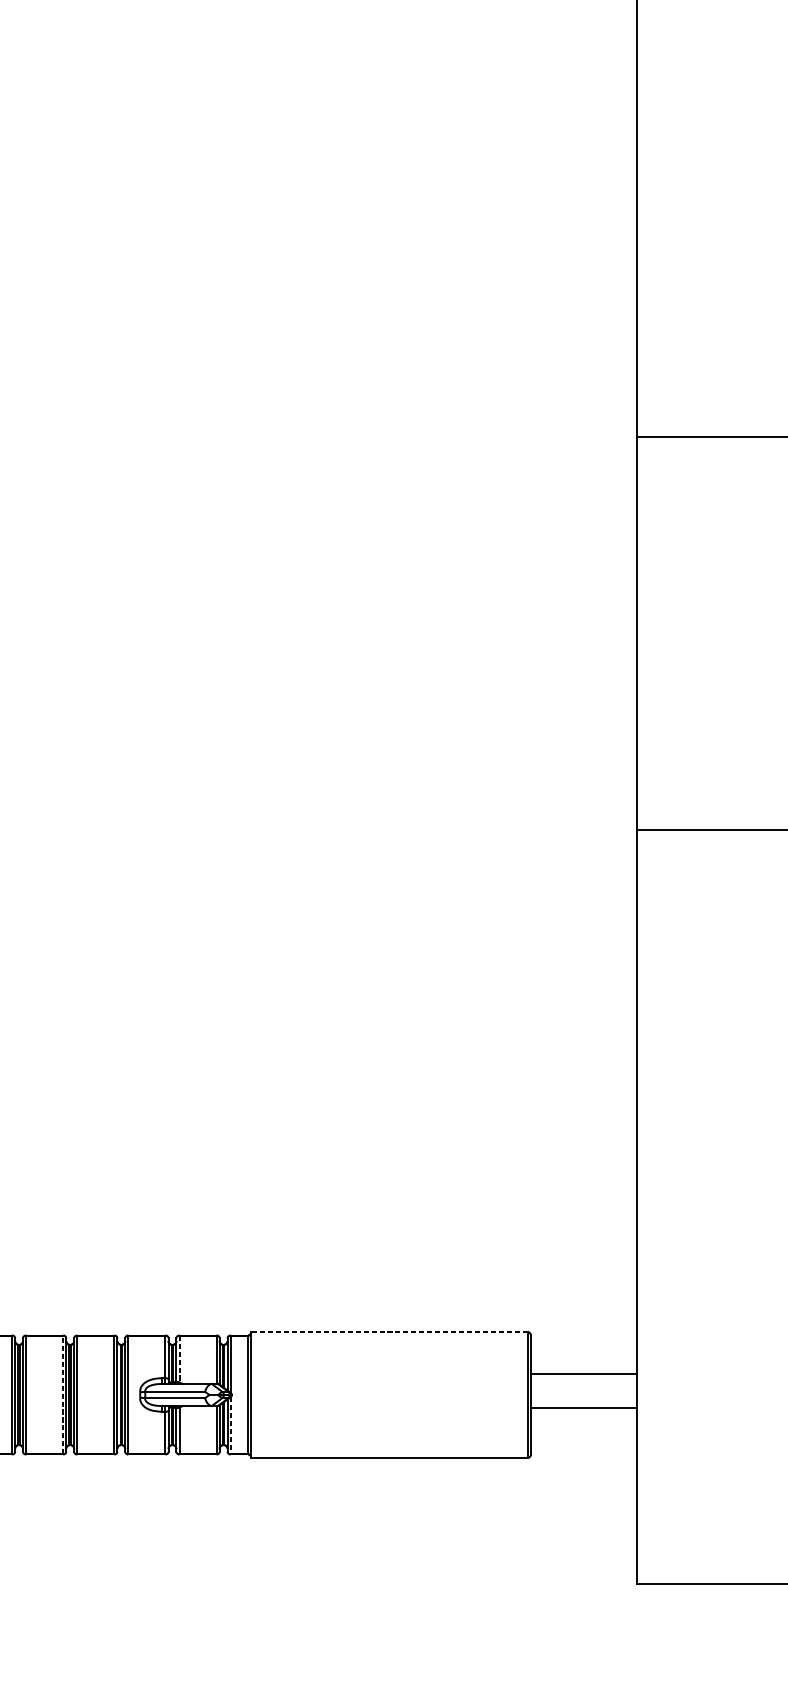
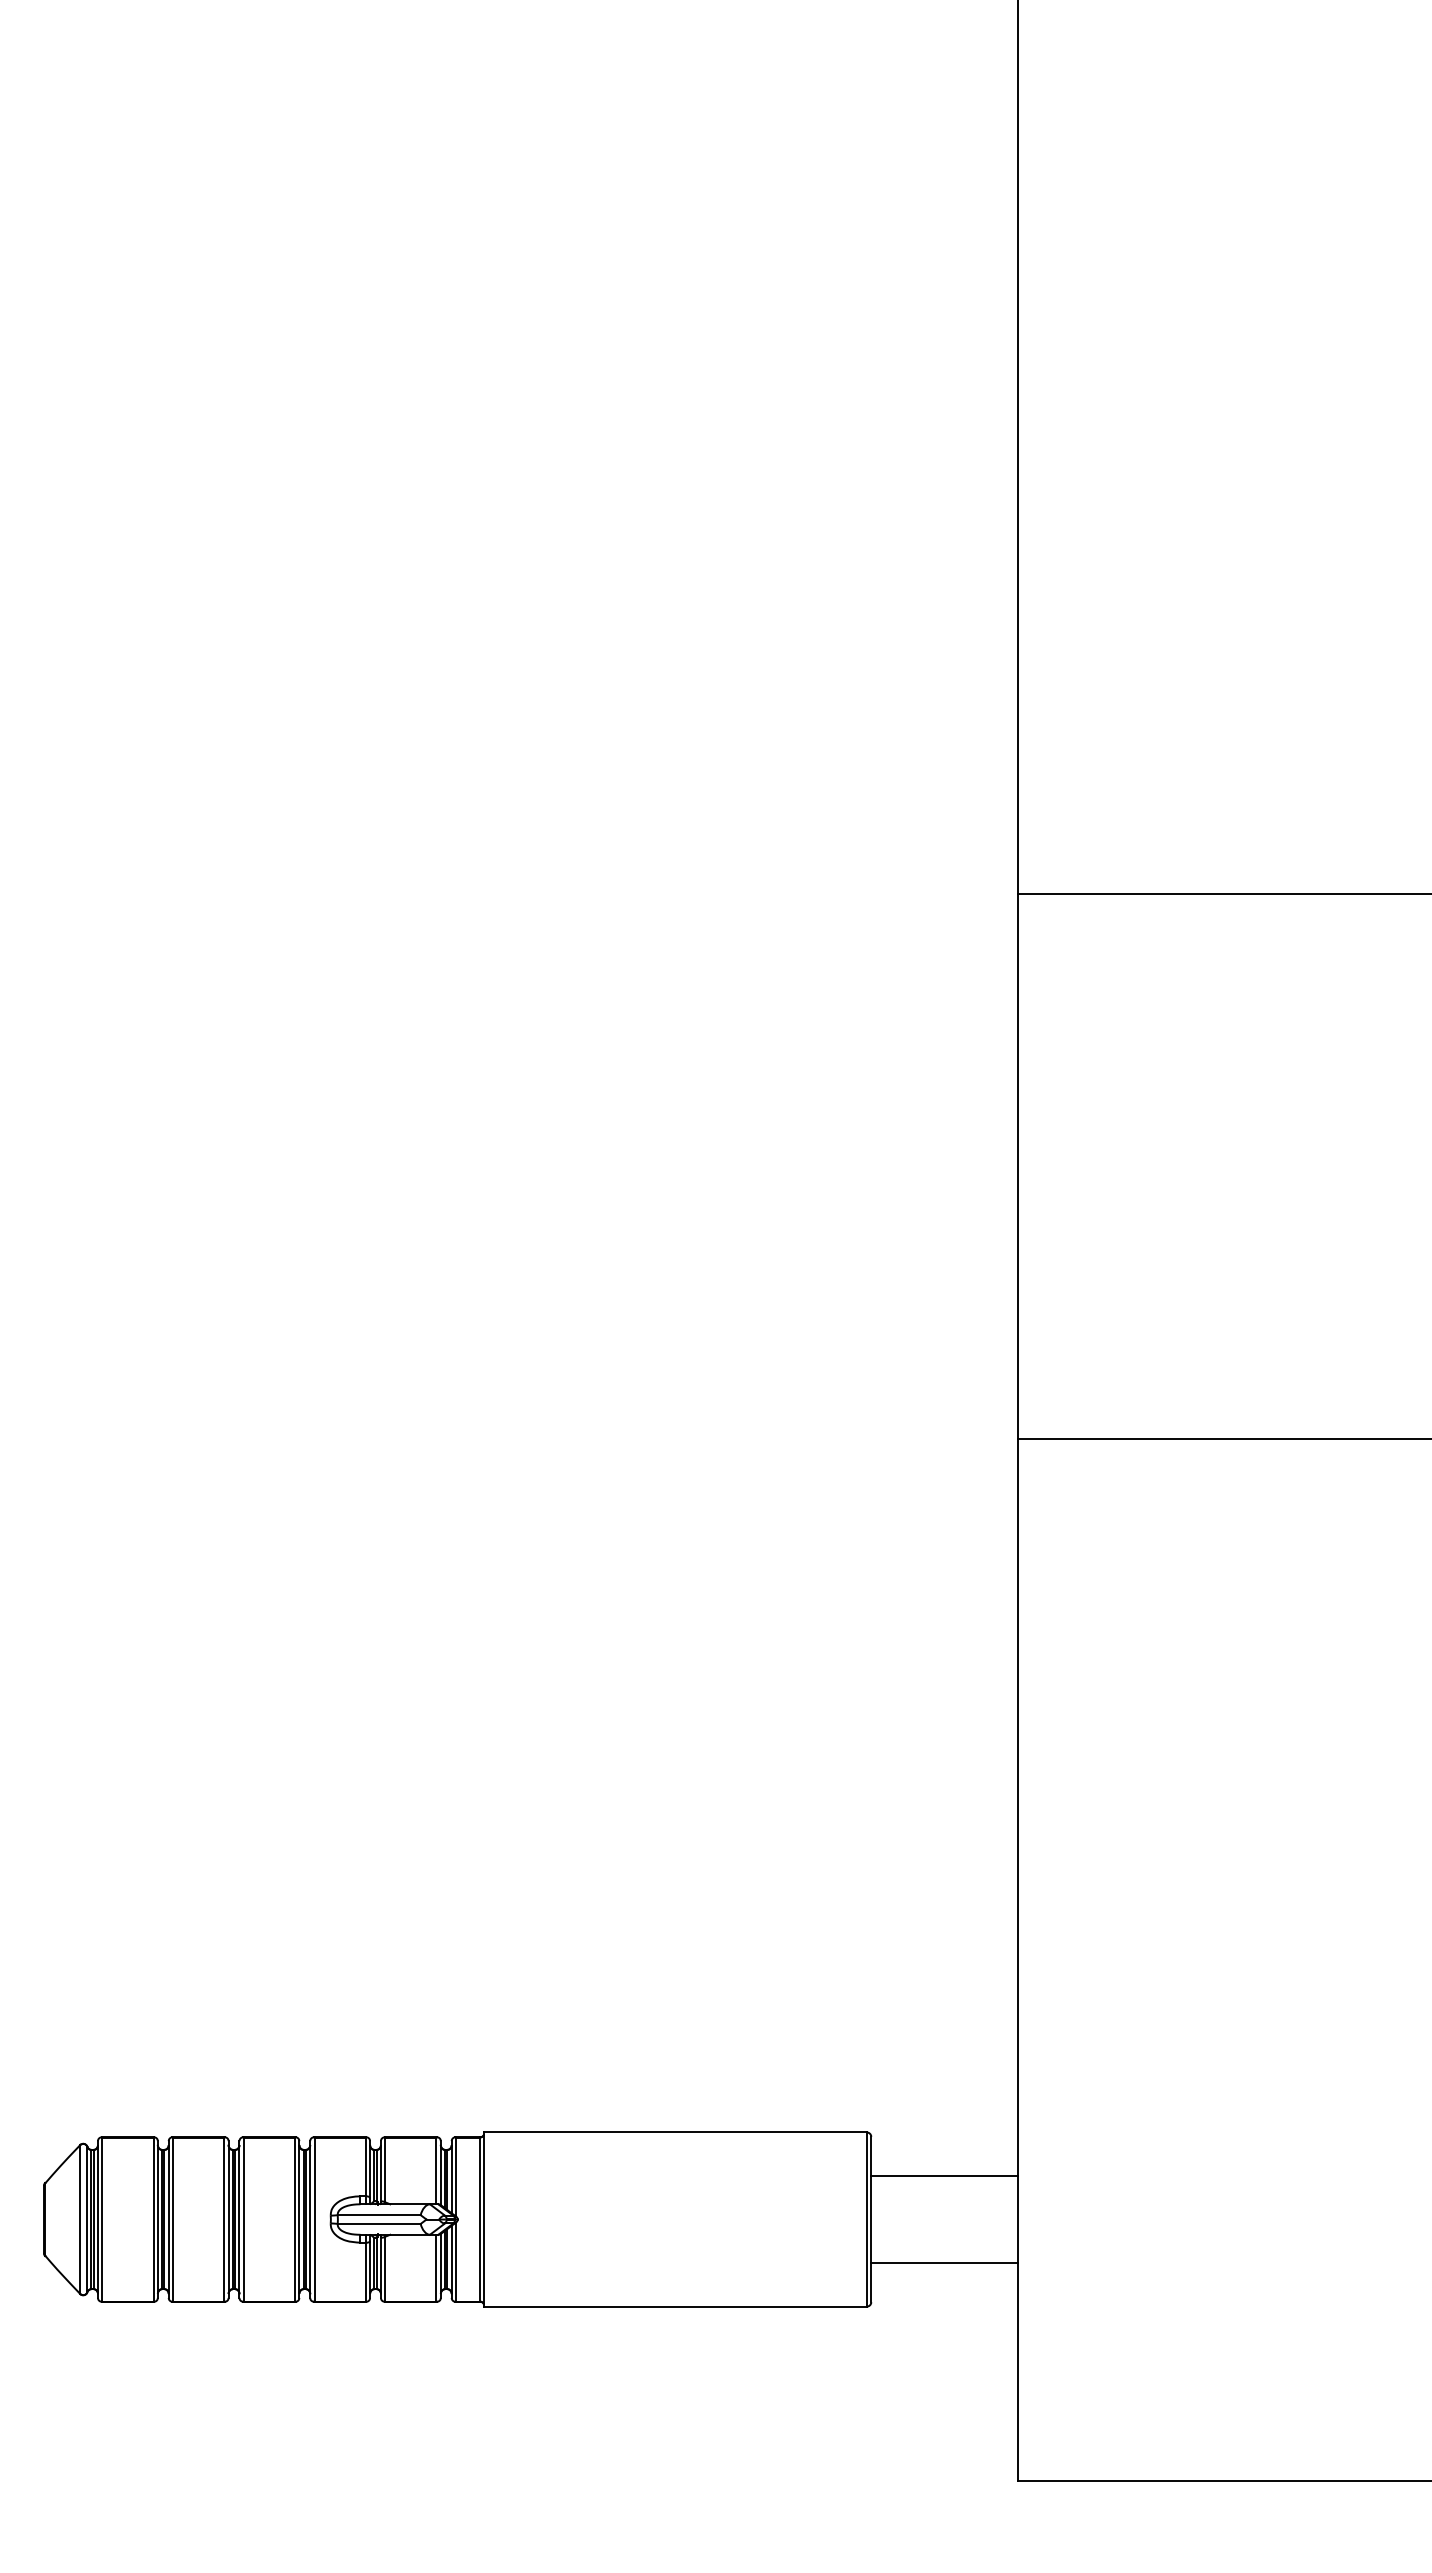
line: (389, 1332) -> (675, 2132), dashed -> solid
line: (179, 1359) -> (385, 2170), dashed -> solid
line: (583, 1374) -> (944, 2263), moved
line: (63, 1394) -> (224, 2219), dashed -> solid
line: (583, 1407) -> (944, 2176), moved
line: (231, 1426) -> (456, 2262), dashed -> solid

